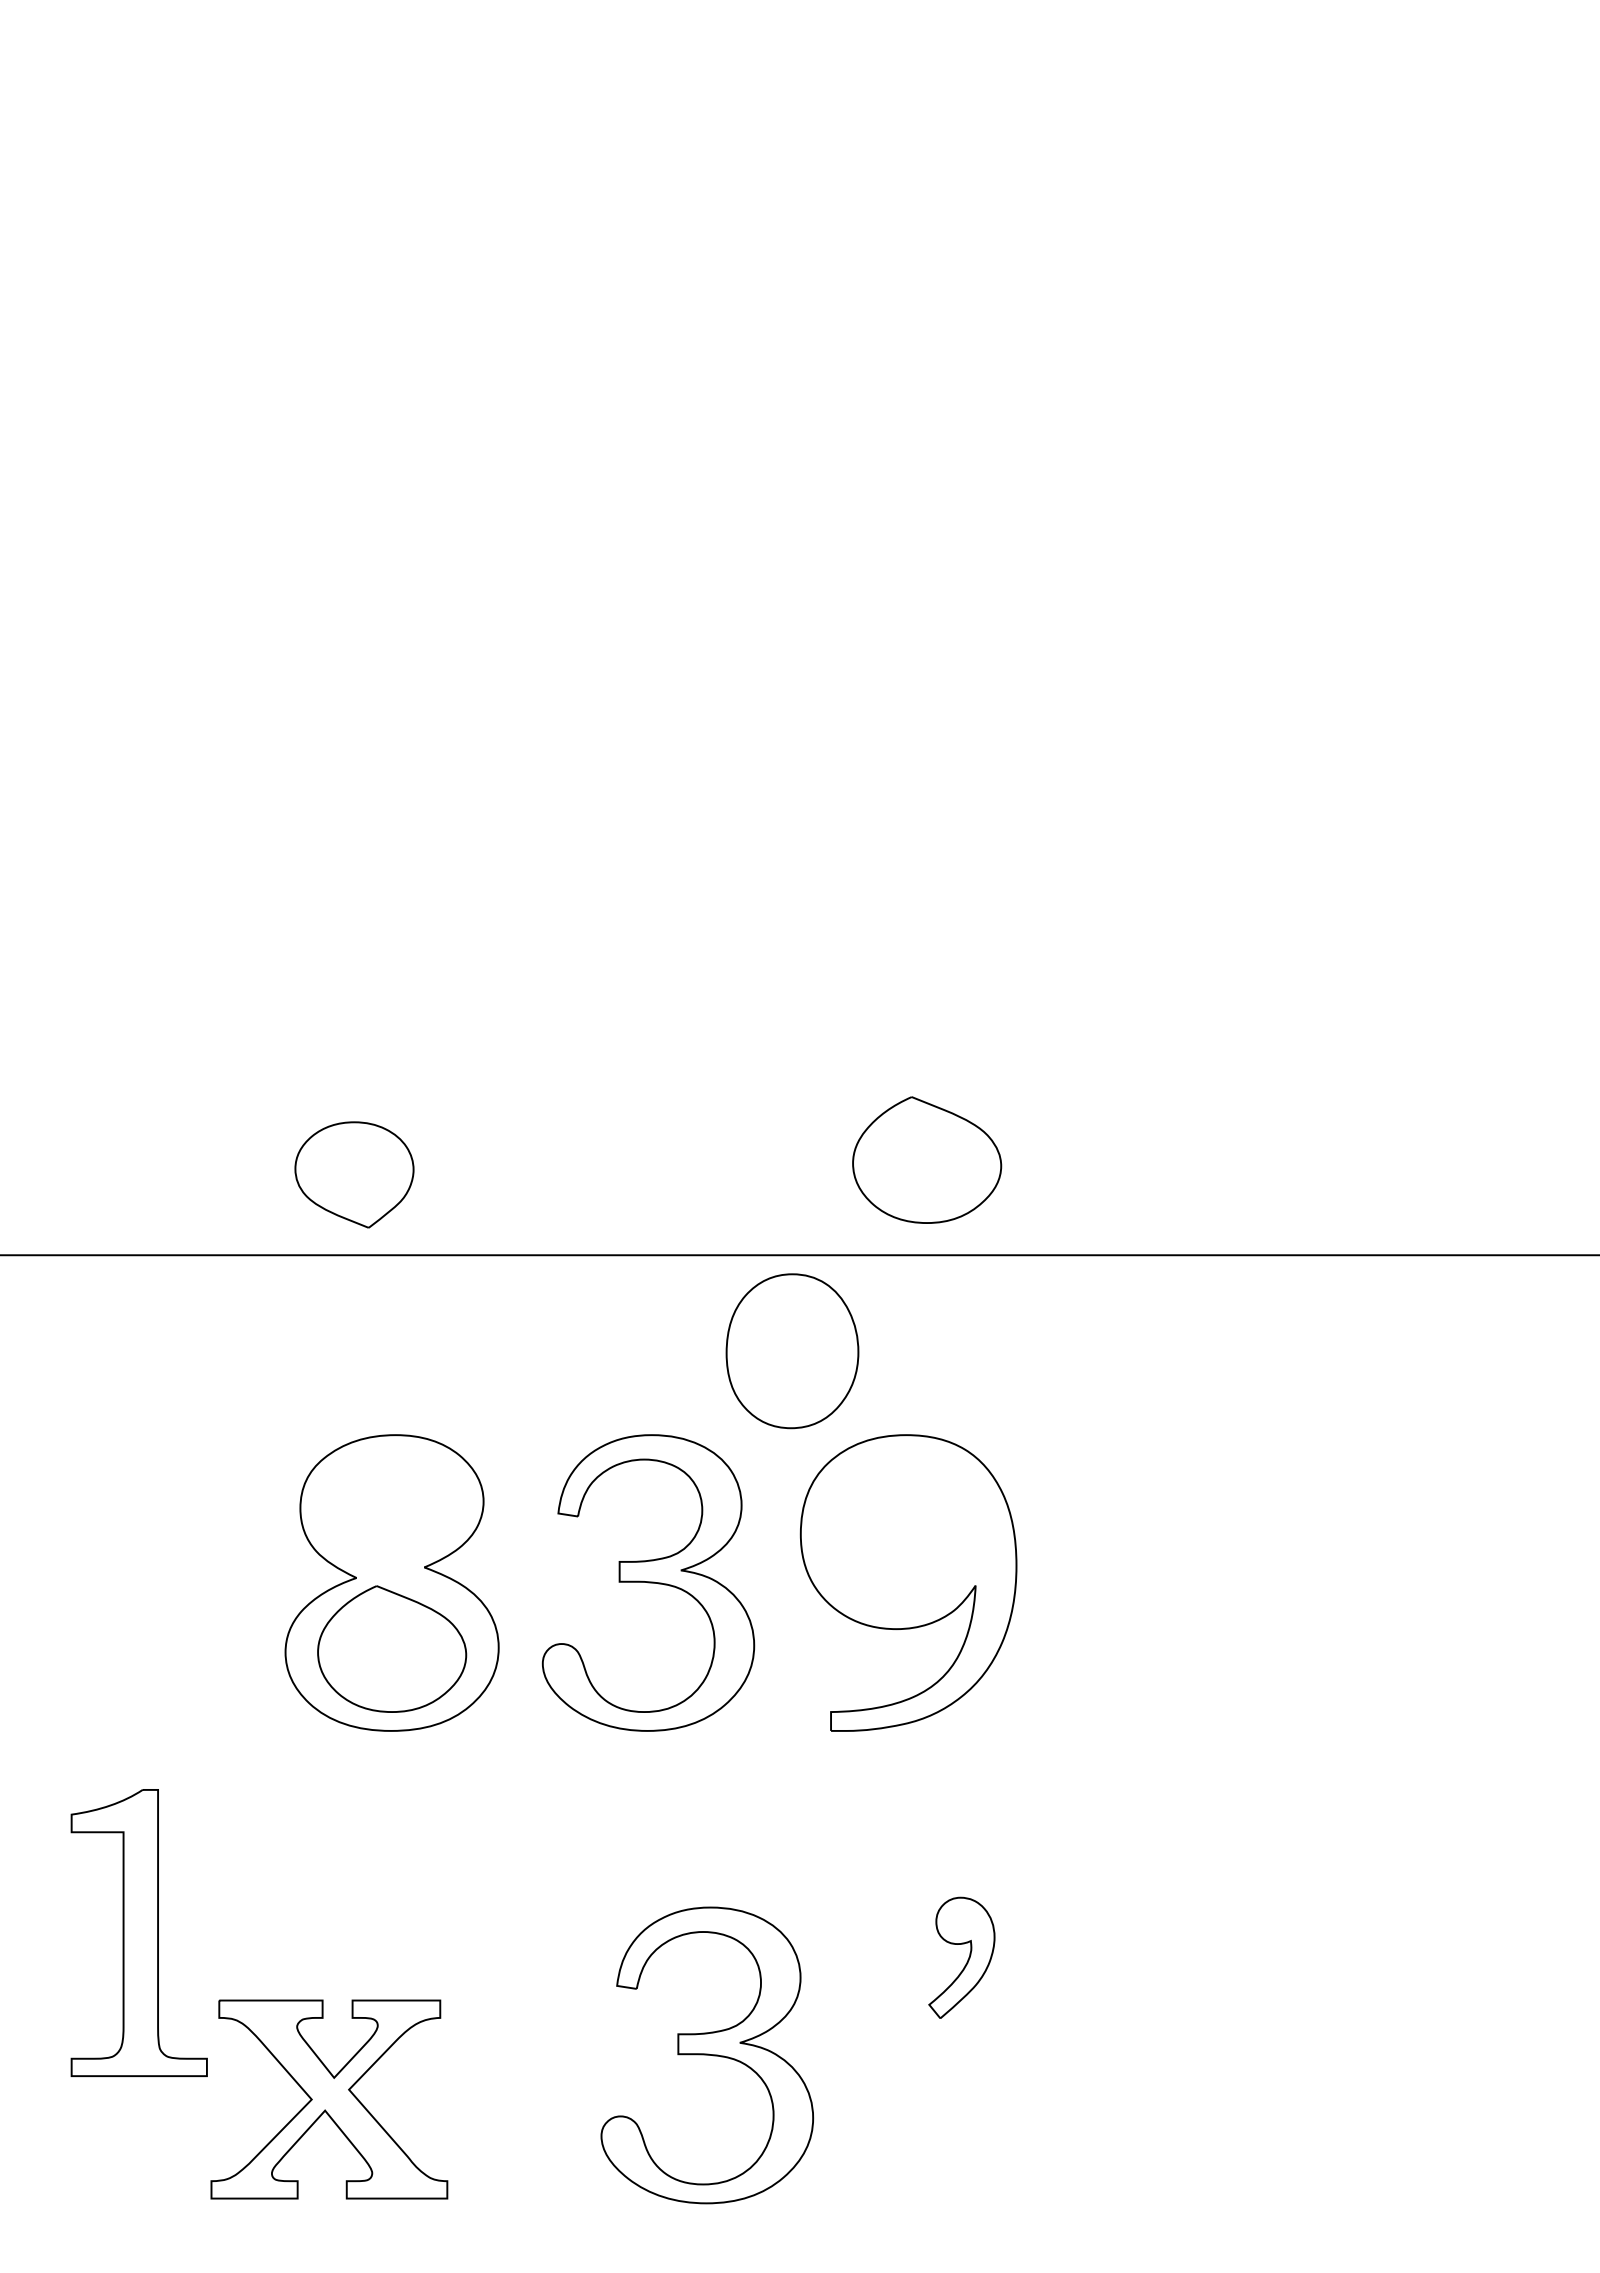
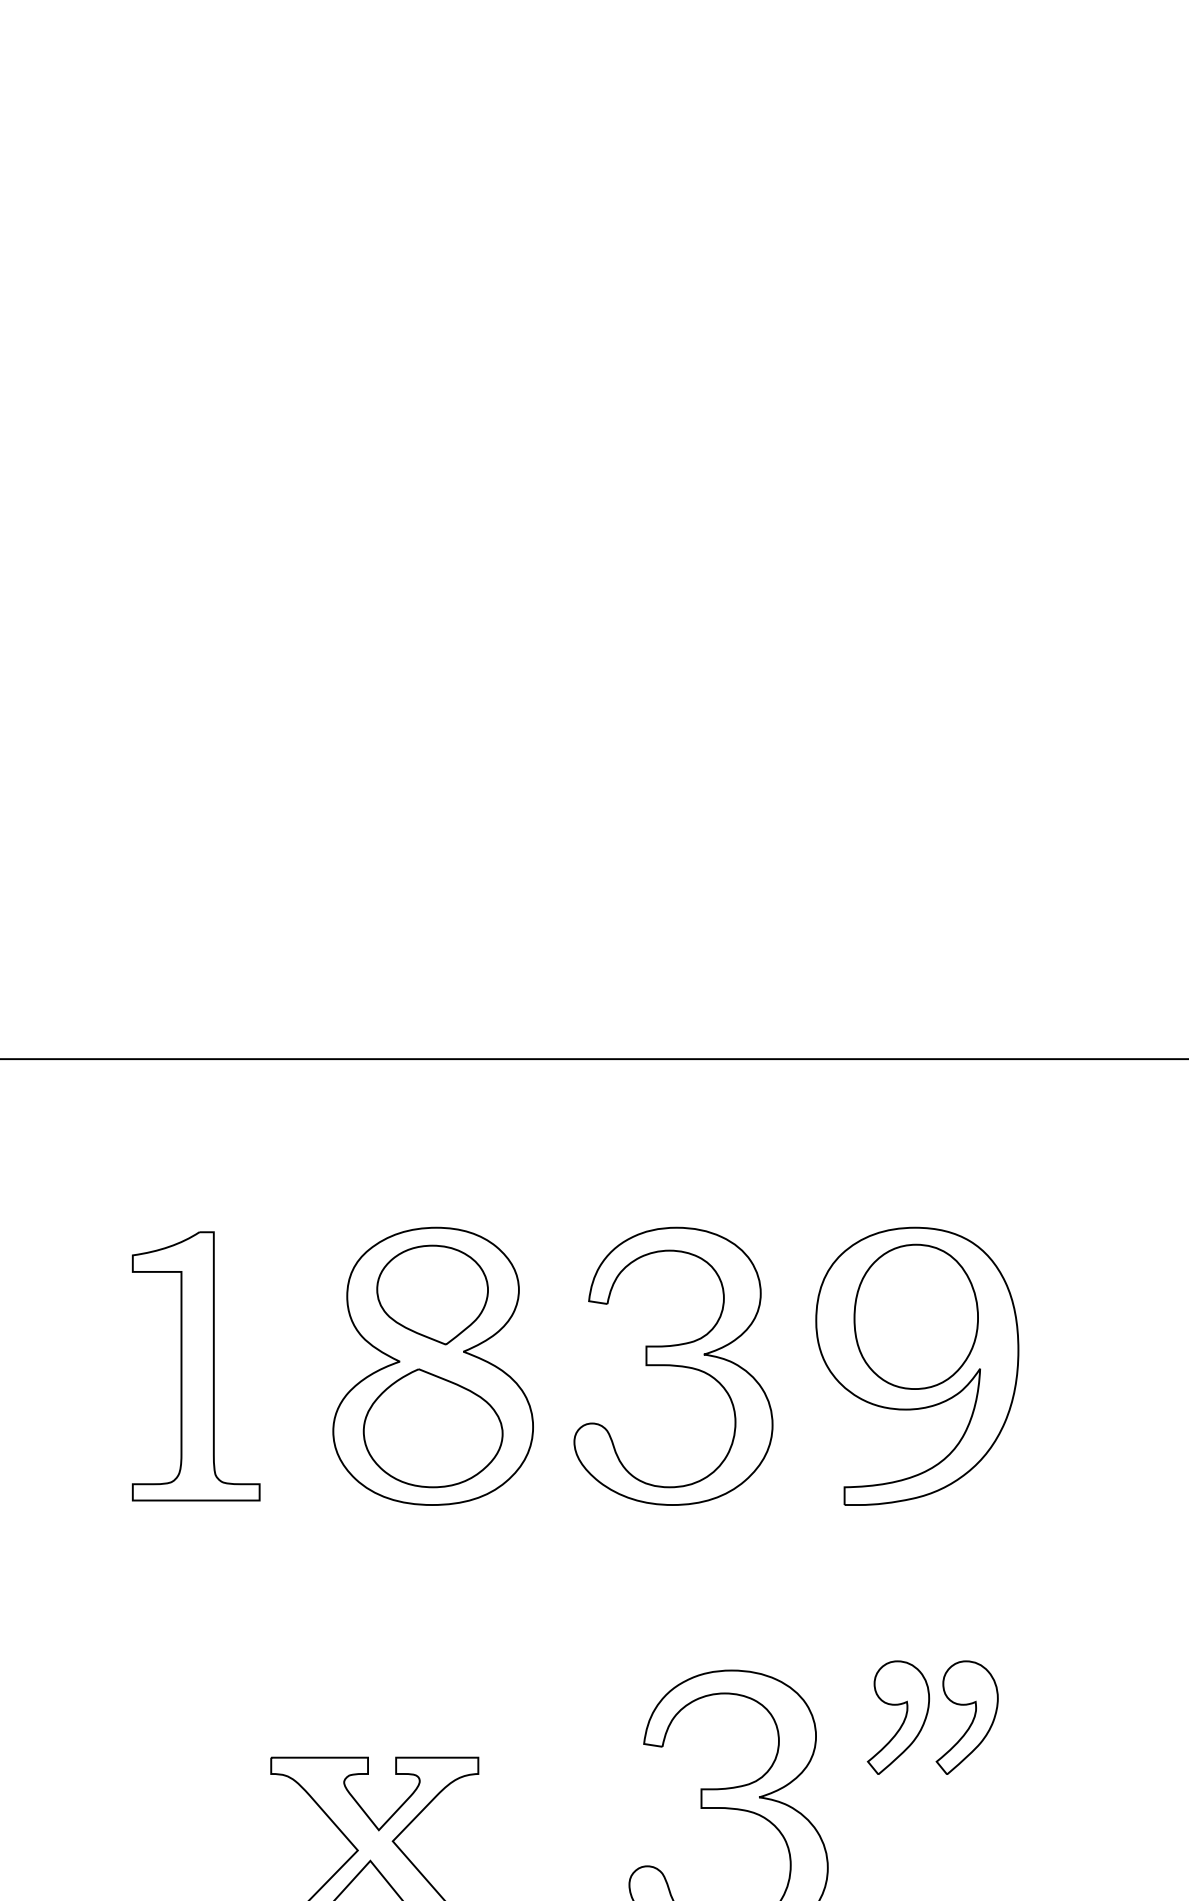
part: (927, 1159) -> (935, 969), removed
part: (354, 1174) -> (432, 1294), moved
part: (792, 1351) -> (916, 1317), moved
part: (138, 1932) -> (195, 1365), moved
part: (894, 1958) -> (904, 1718), added

